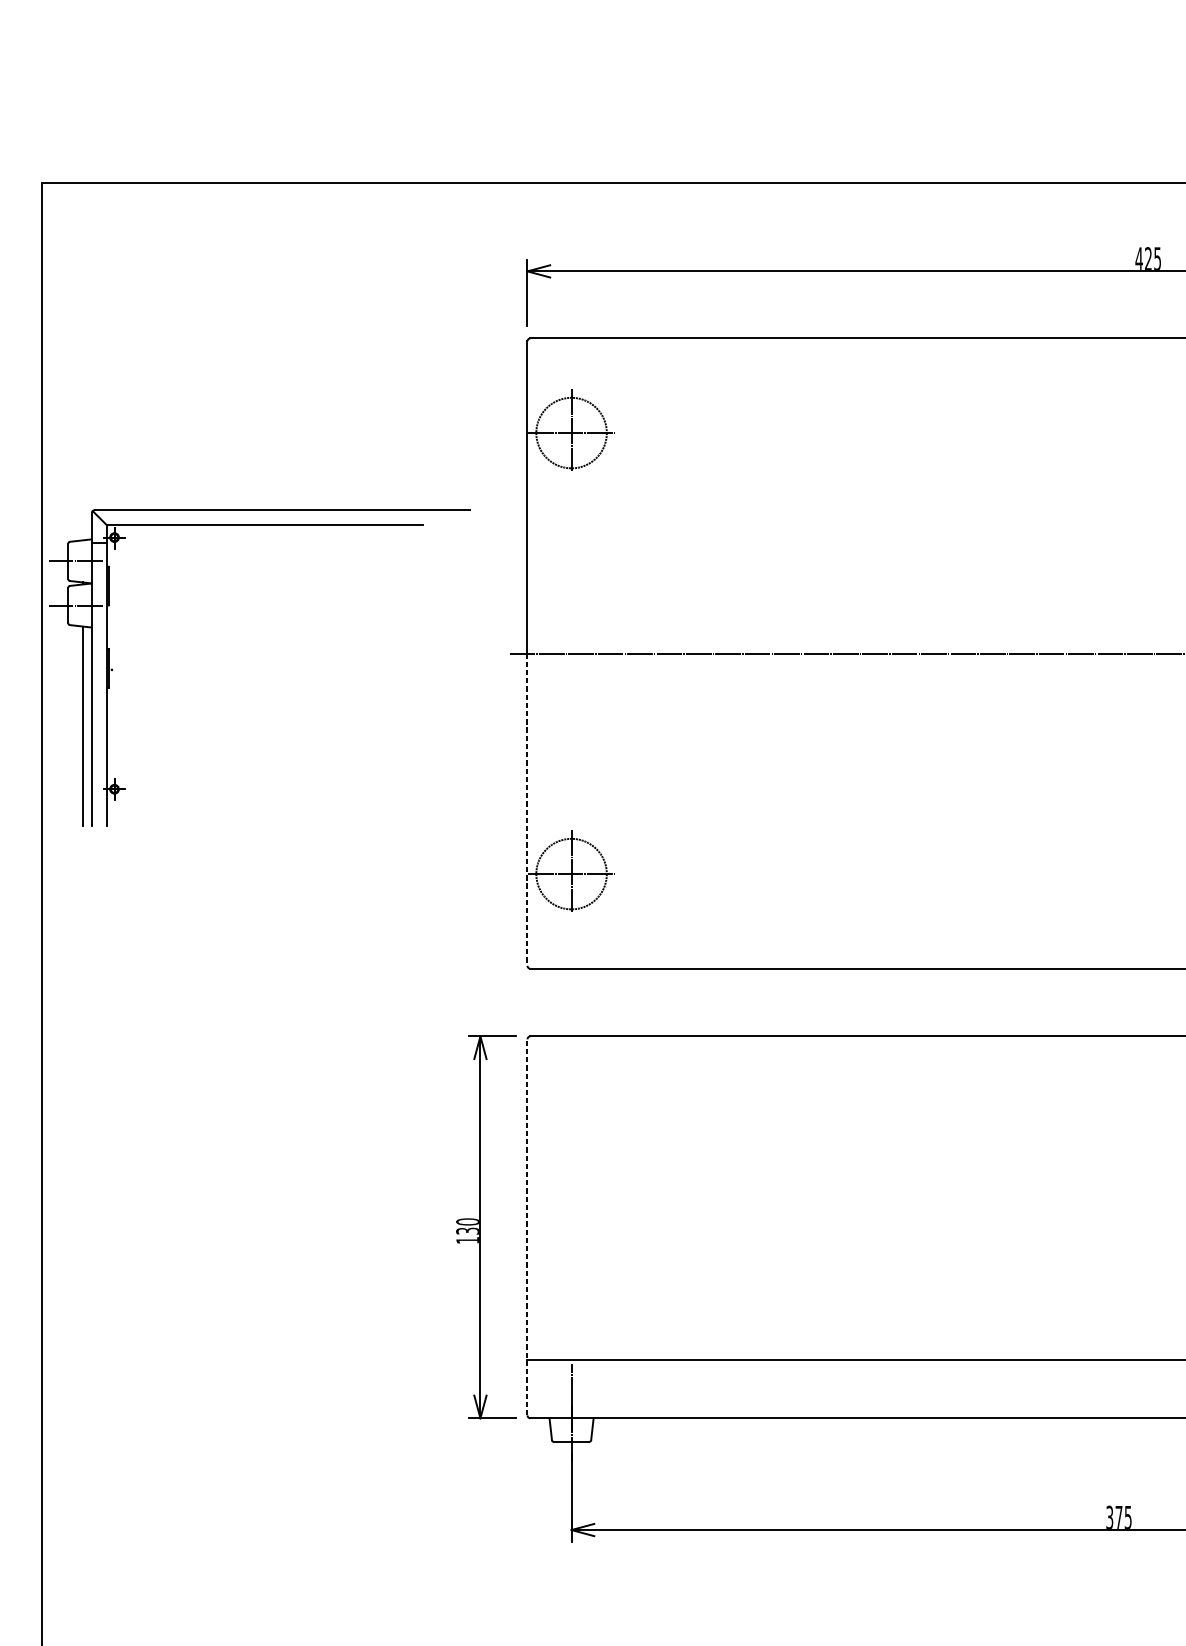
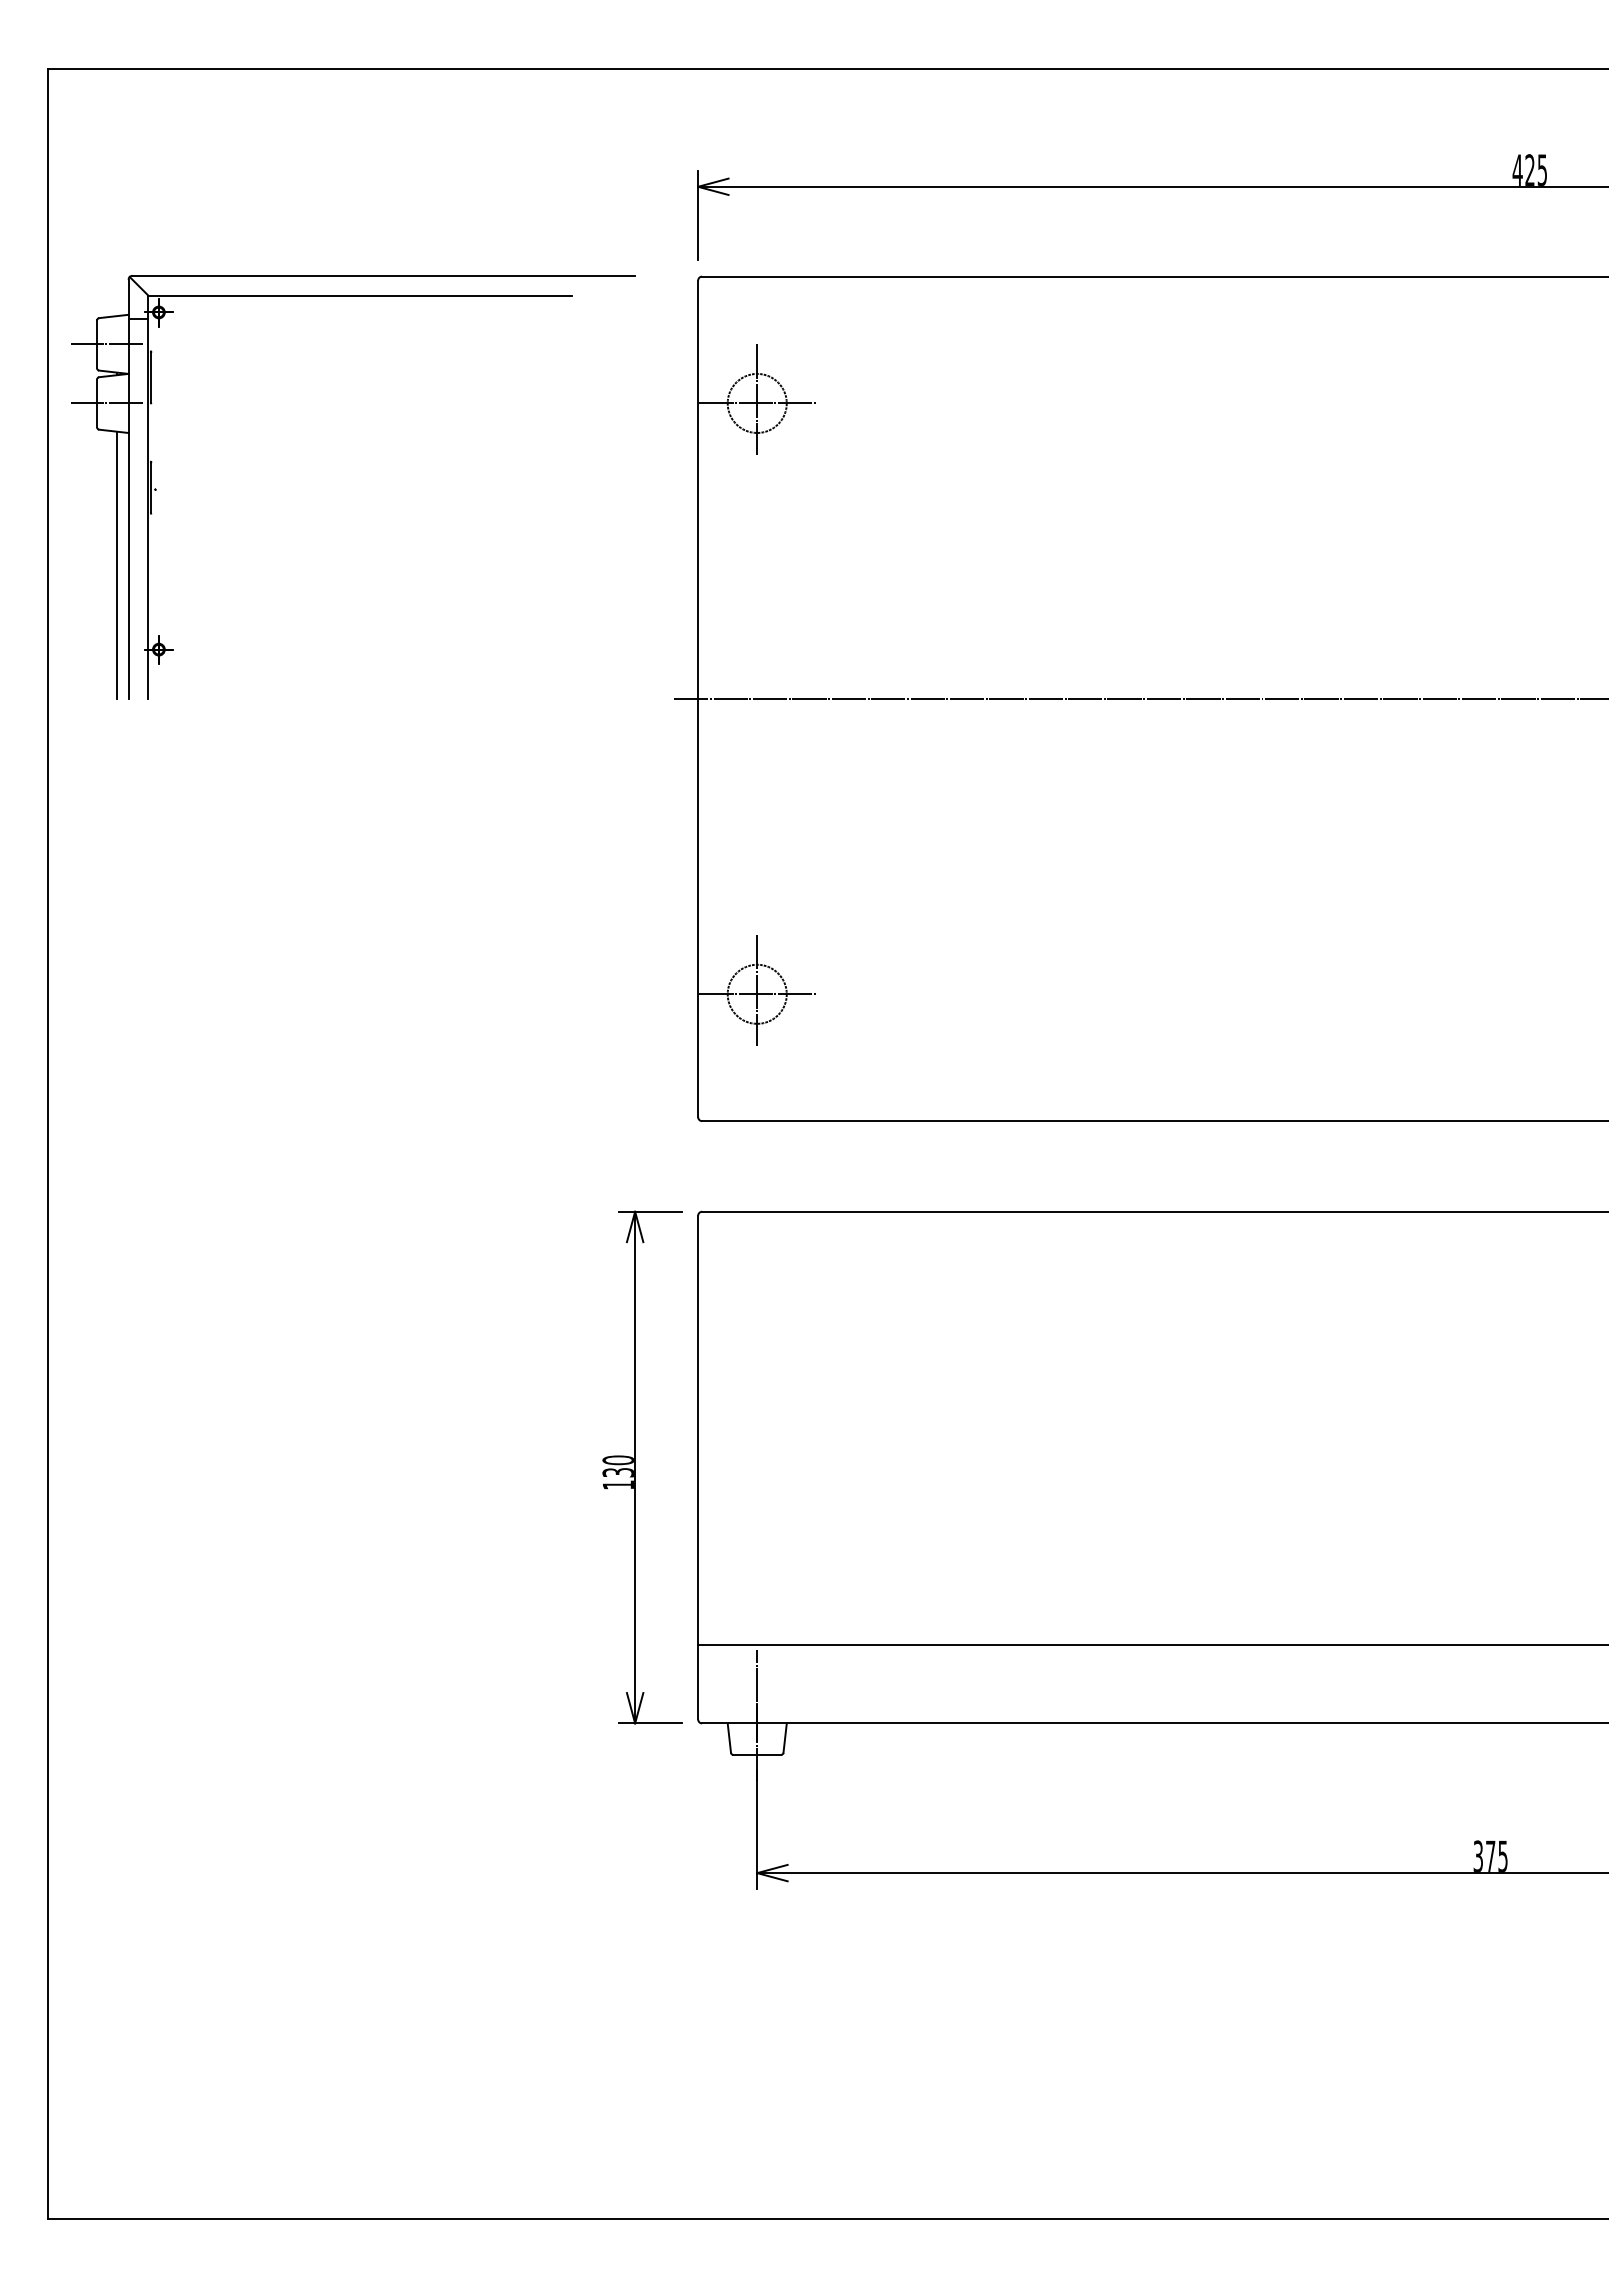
circle: (571, 433) -> (756, 403), size x0.62
part: (259, 525) -> (353, 296), moved
line: (527, 810) -> (698, 908), dashed -> solid
circle: (571, 873) -> (756, 993), size x0.62
line: (527, 1227) -> (698, 1467), dashed -> solid

